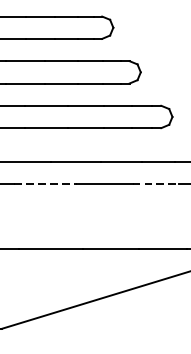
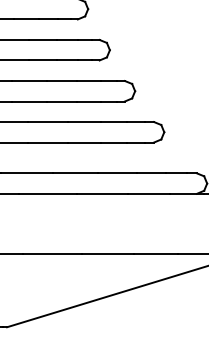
line: (45, 183) -> (47, 193), dashed -> solid
line: (156, 183) -> (149, 193), dashed -> solid

